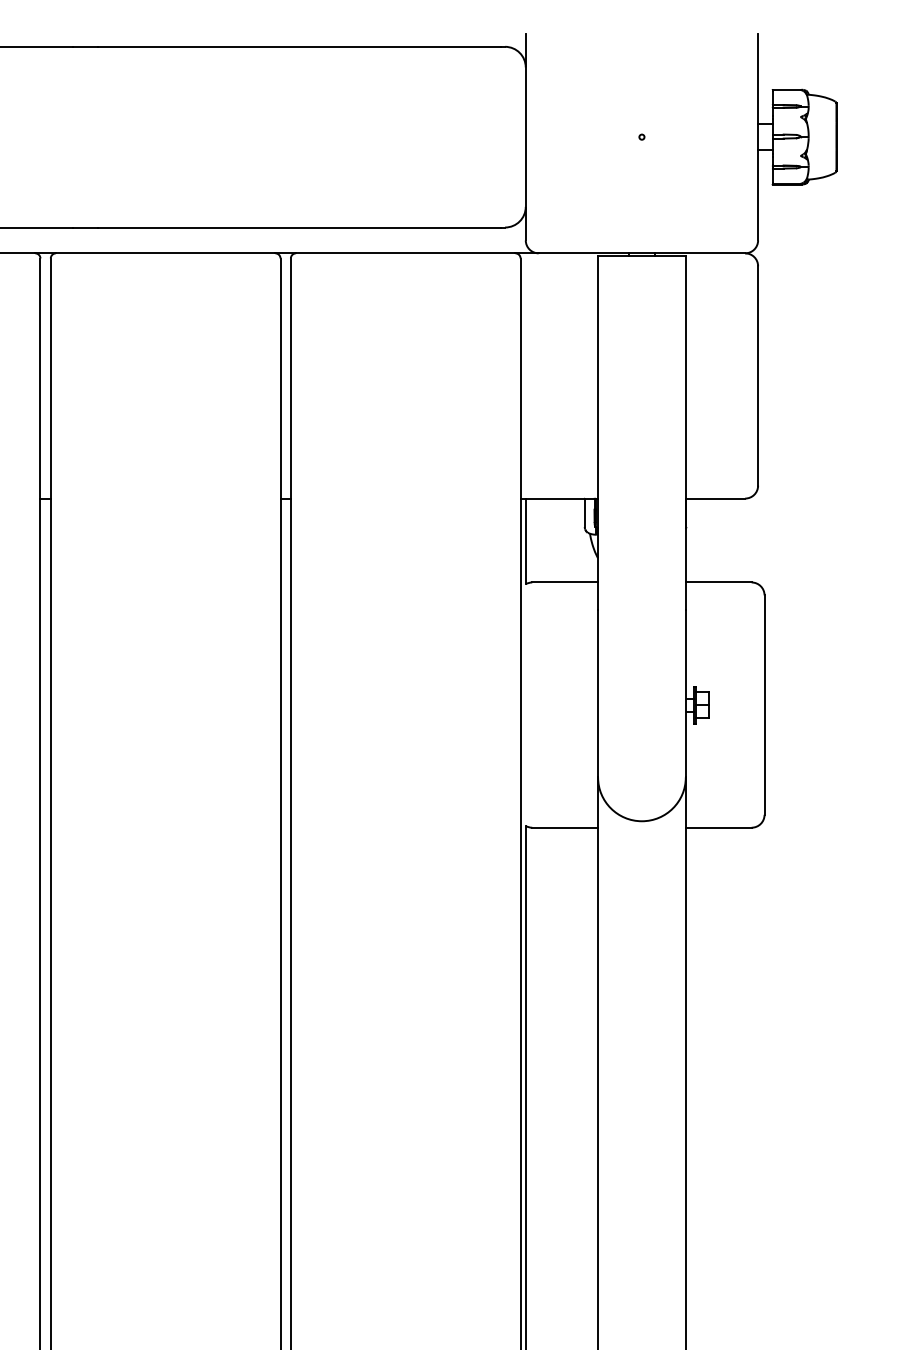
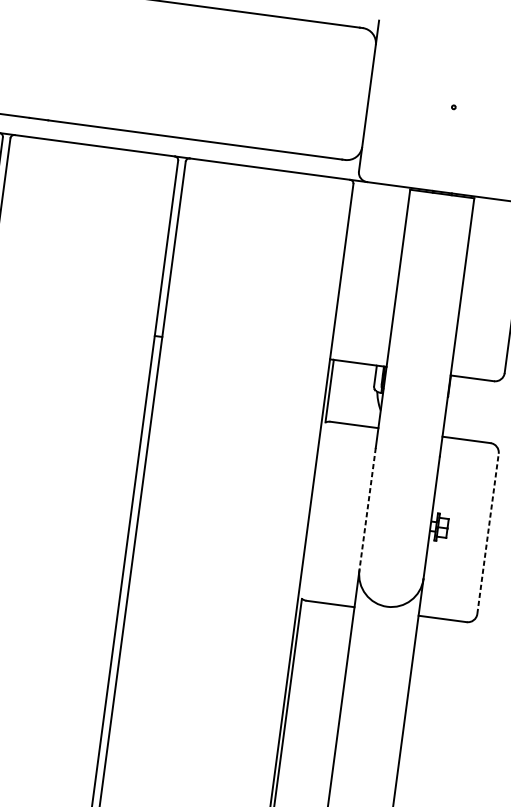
line: (598, 693) -> (367, 509), solid -> dashed
line: (764, 705) -> (487, 534), solid -> dashed

